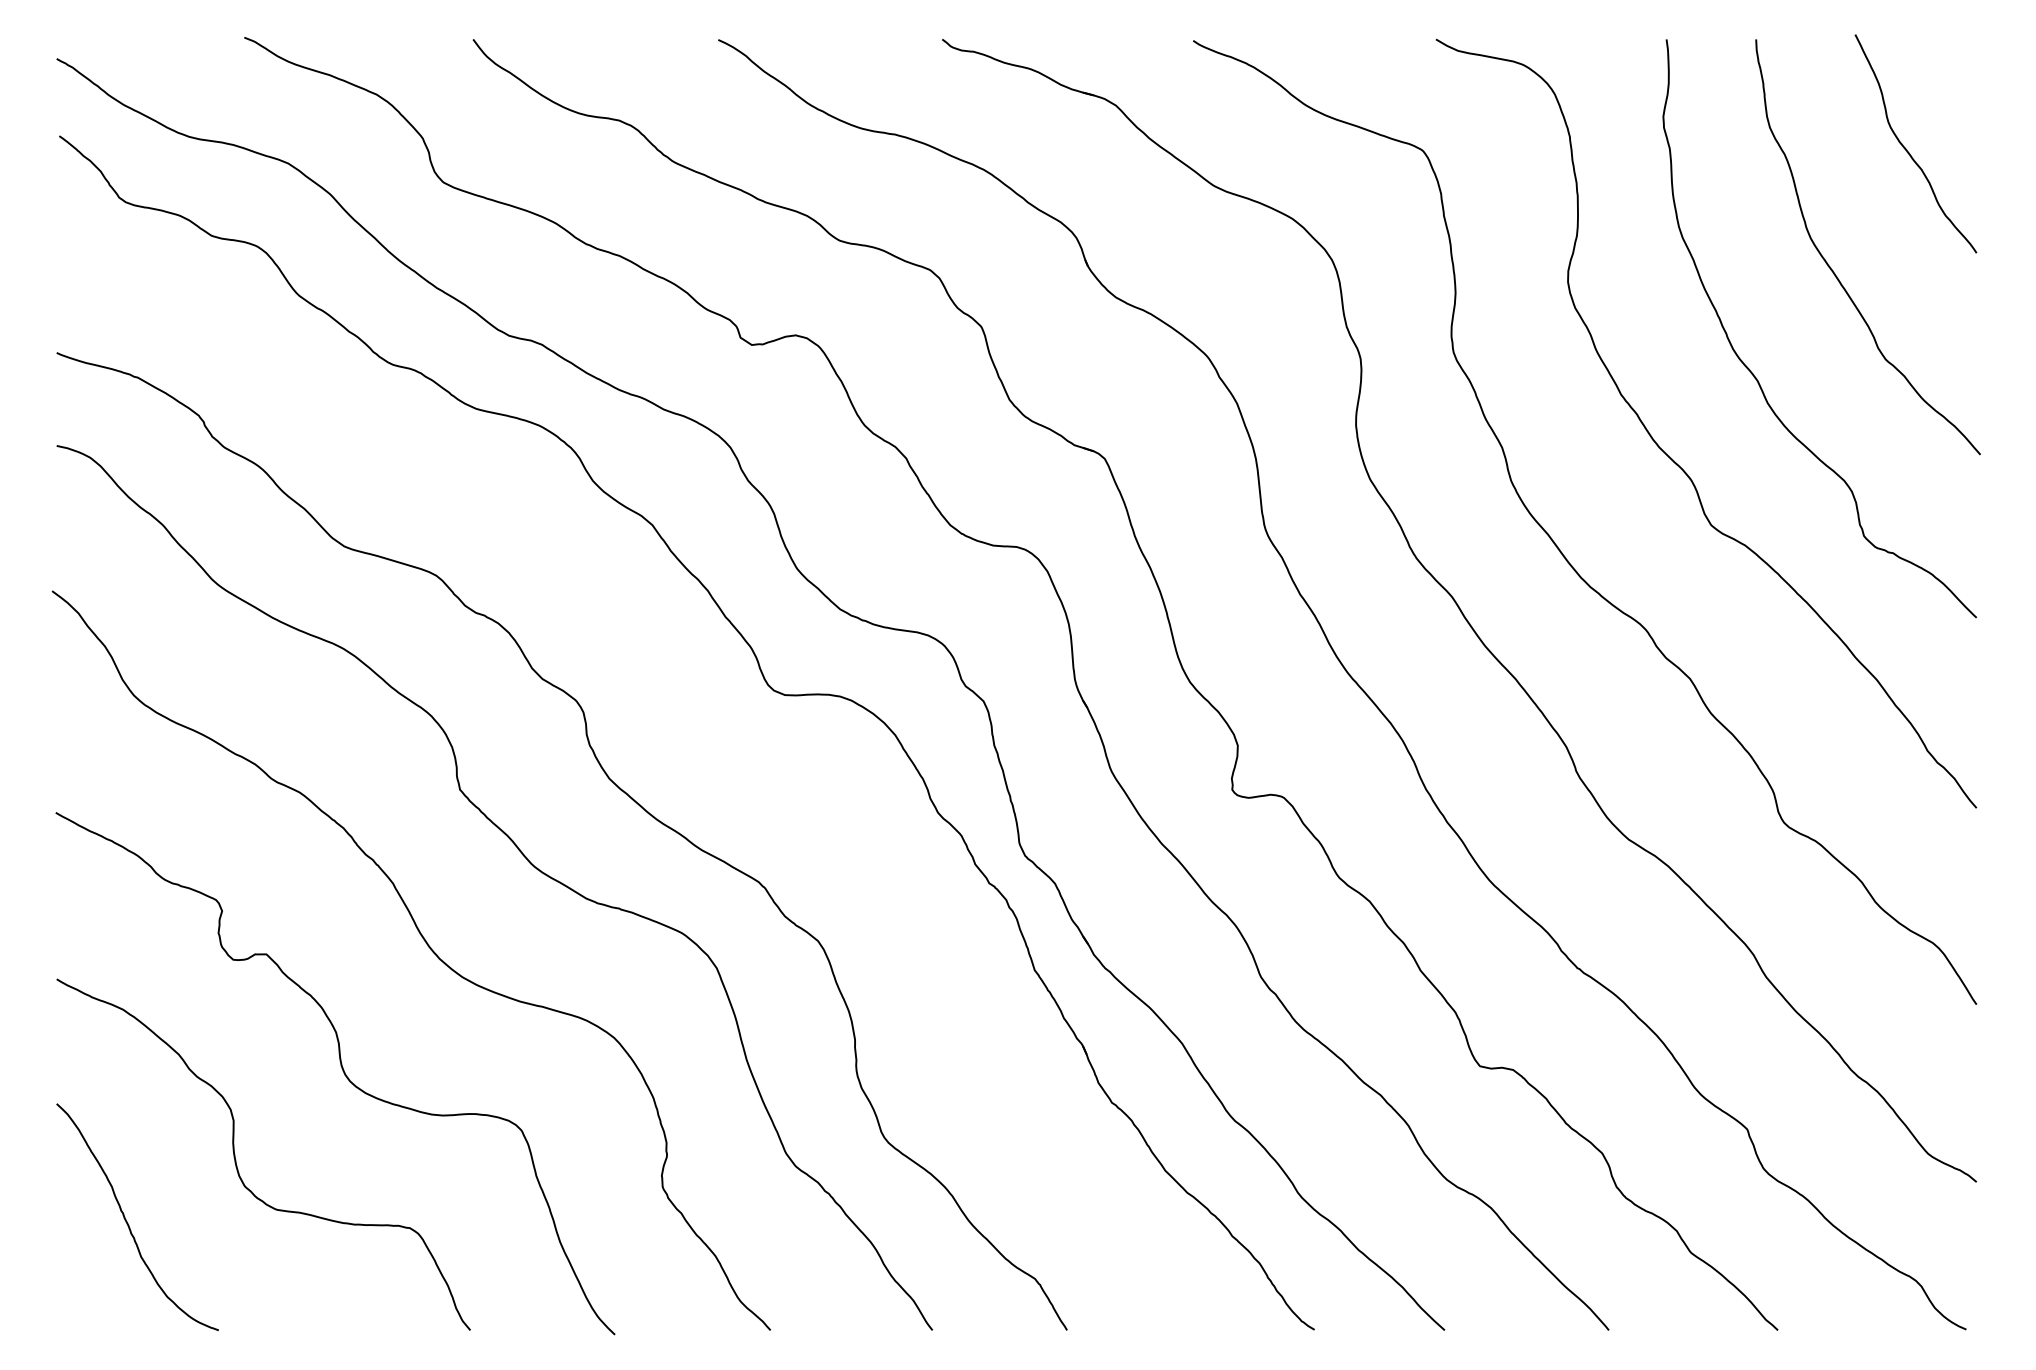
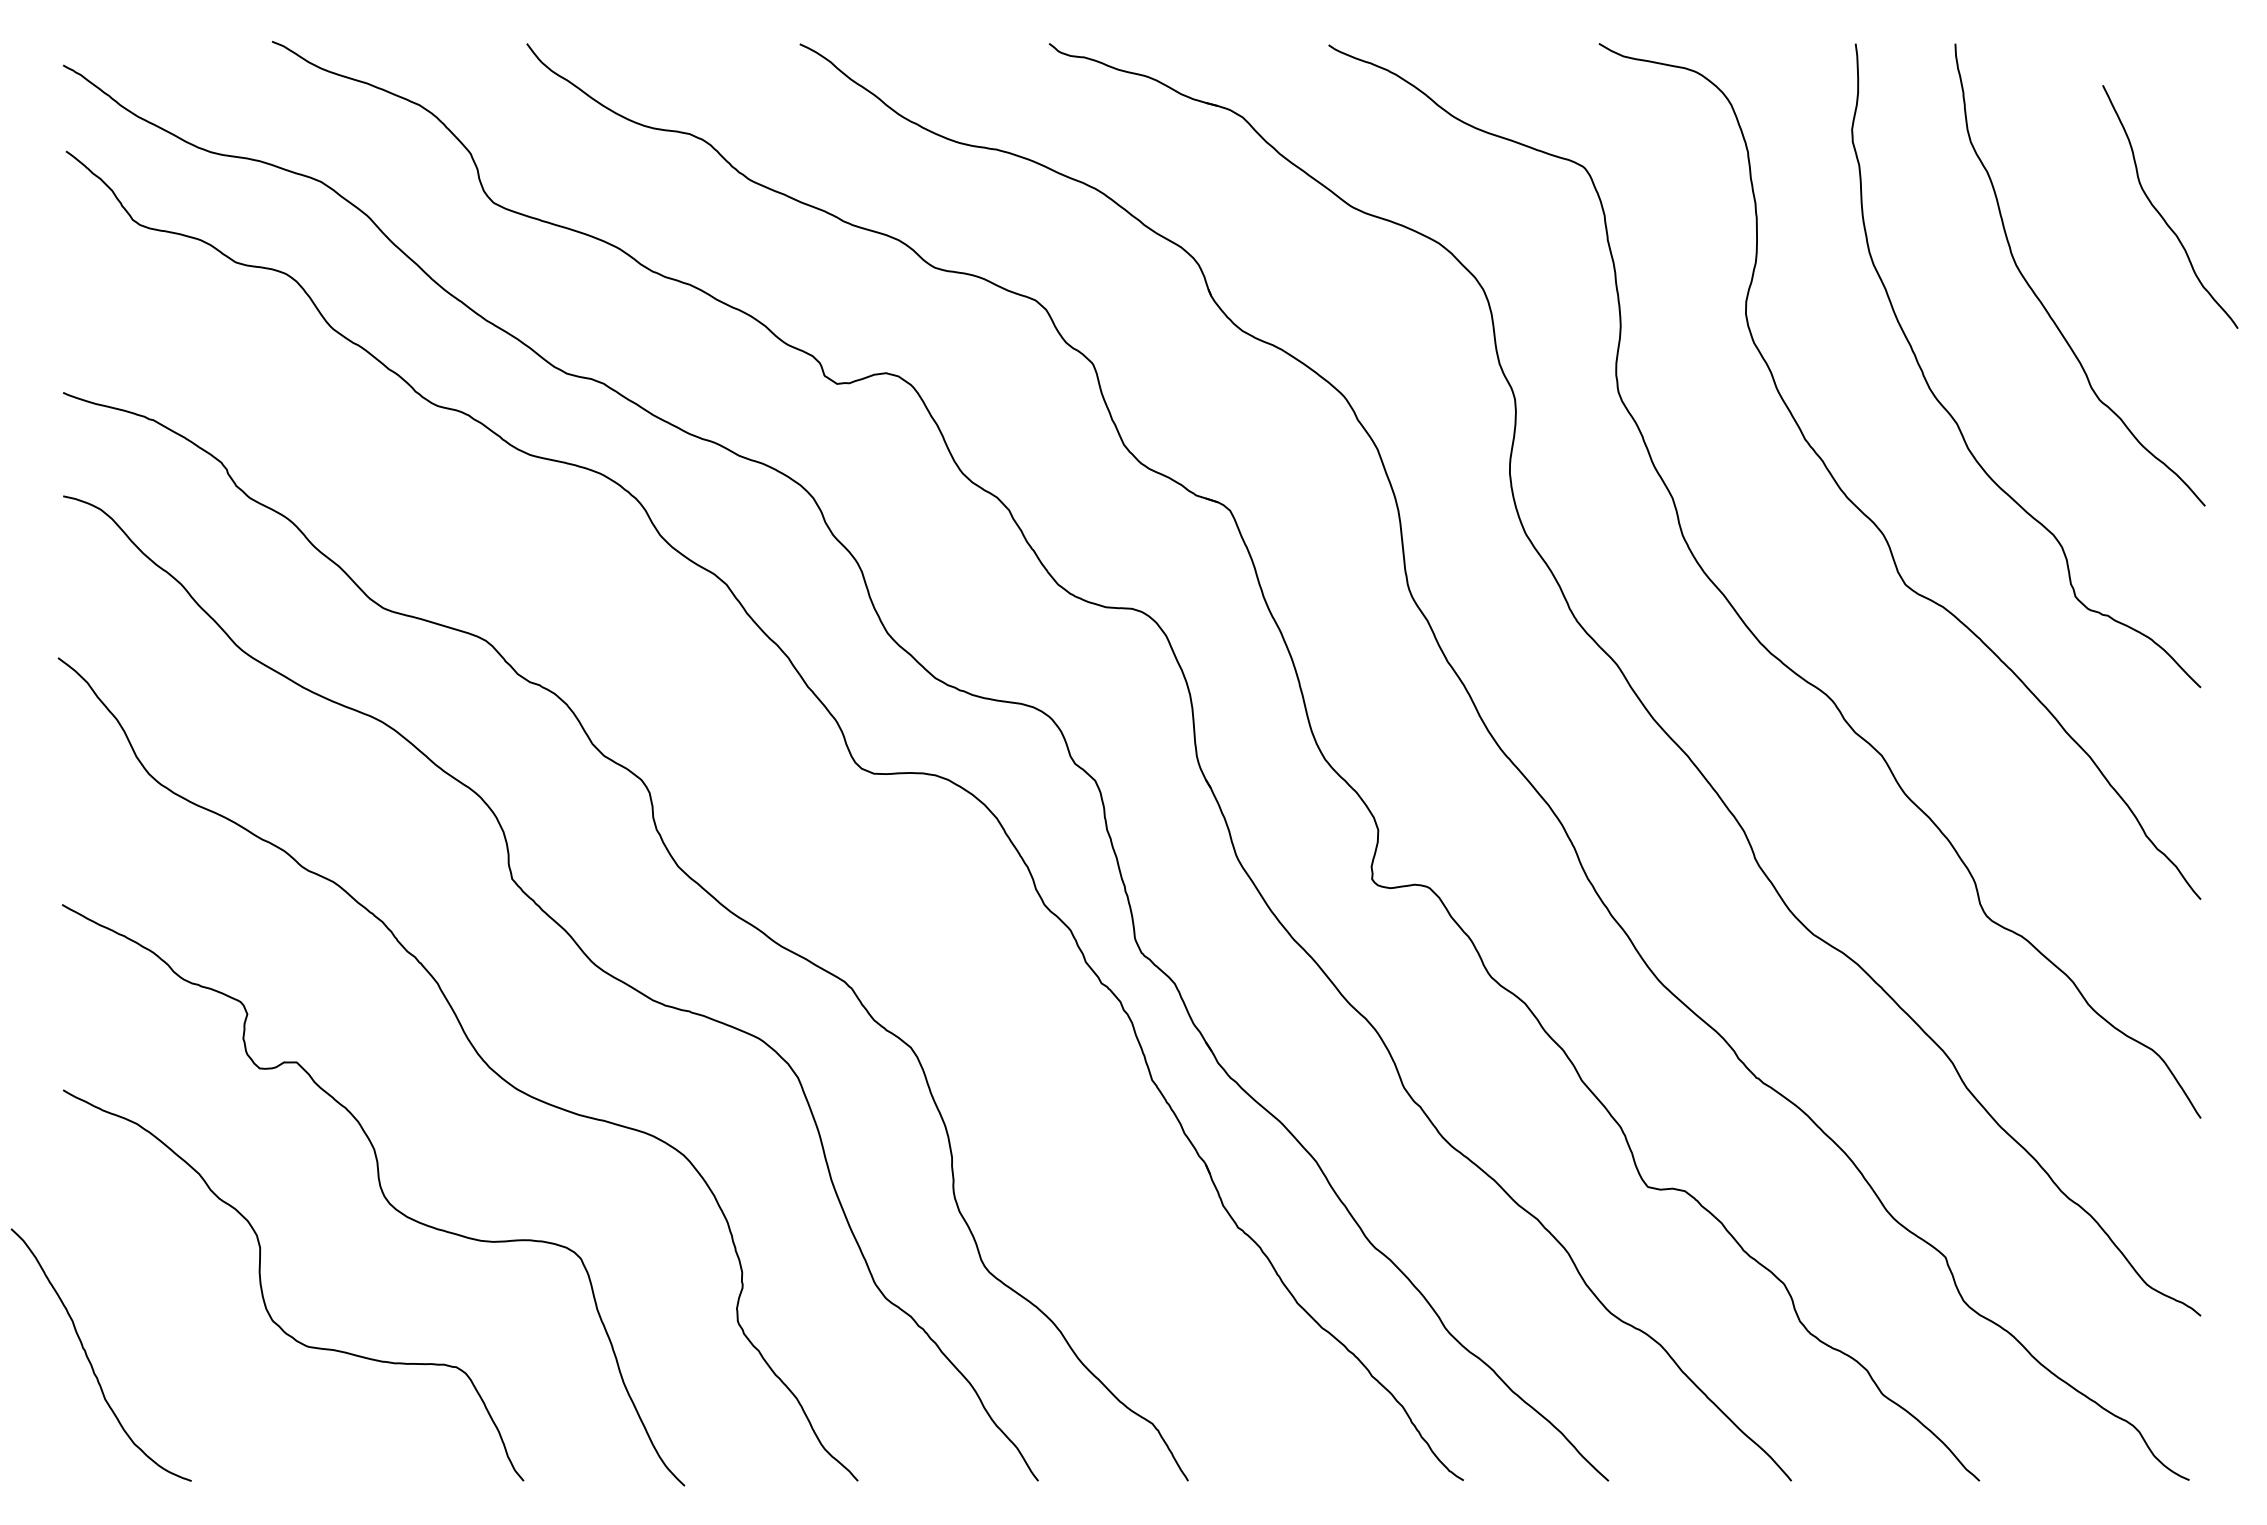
curve: (1908, 150) -> (2161, 214), moved
curve: (128, 1223) -> (91, 1362), moved

